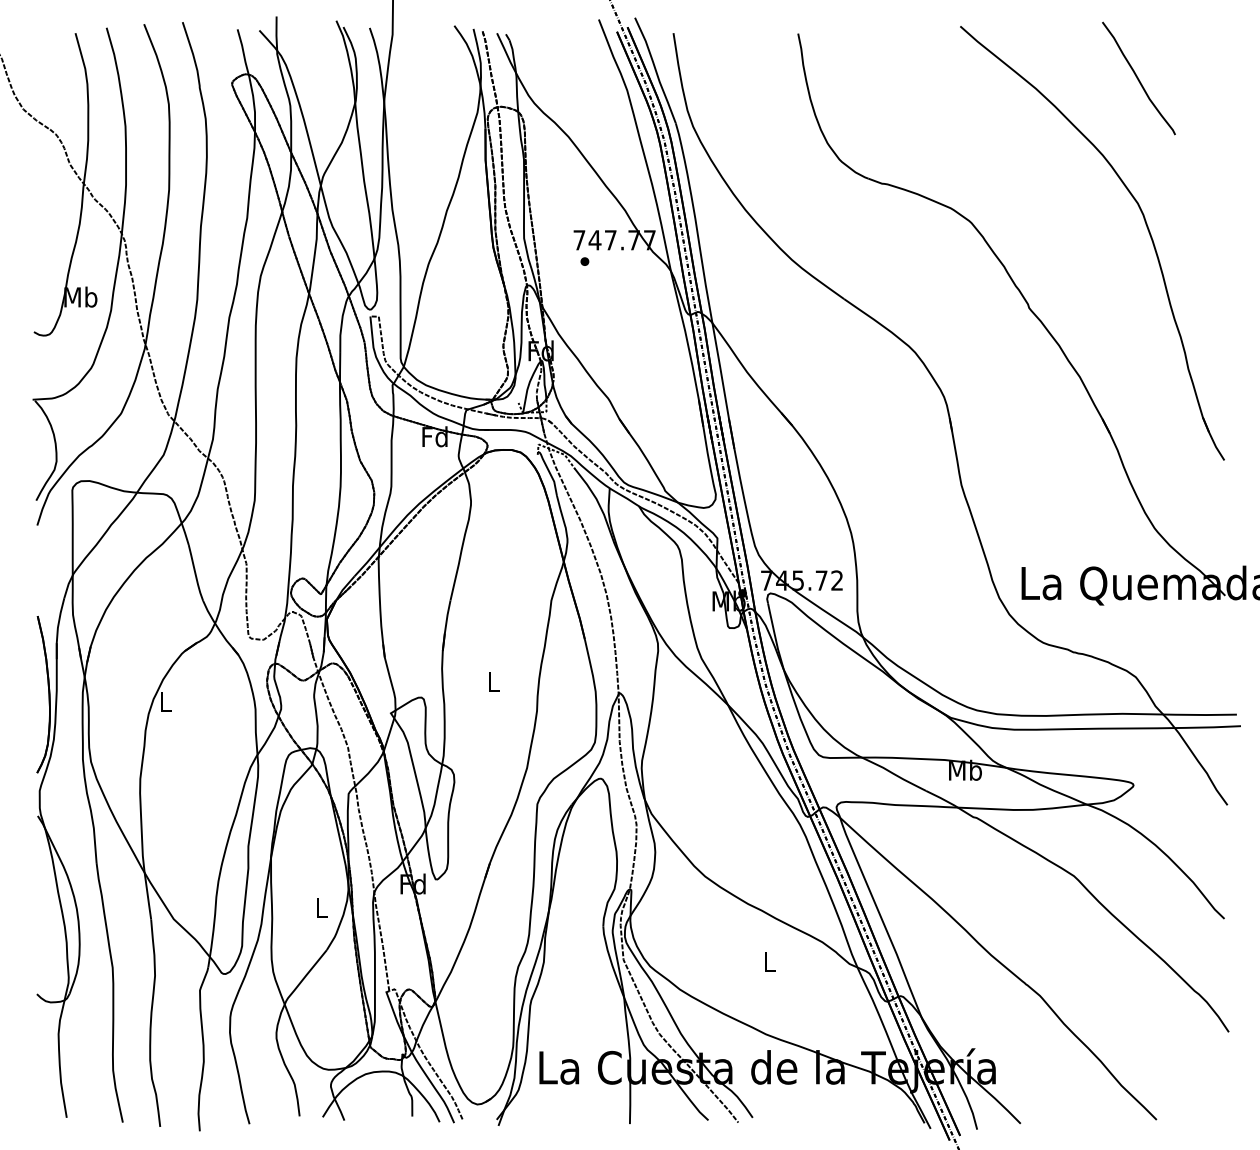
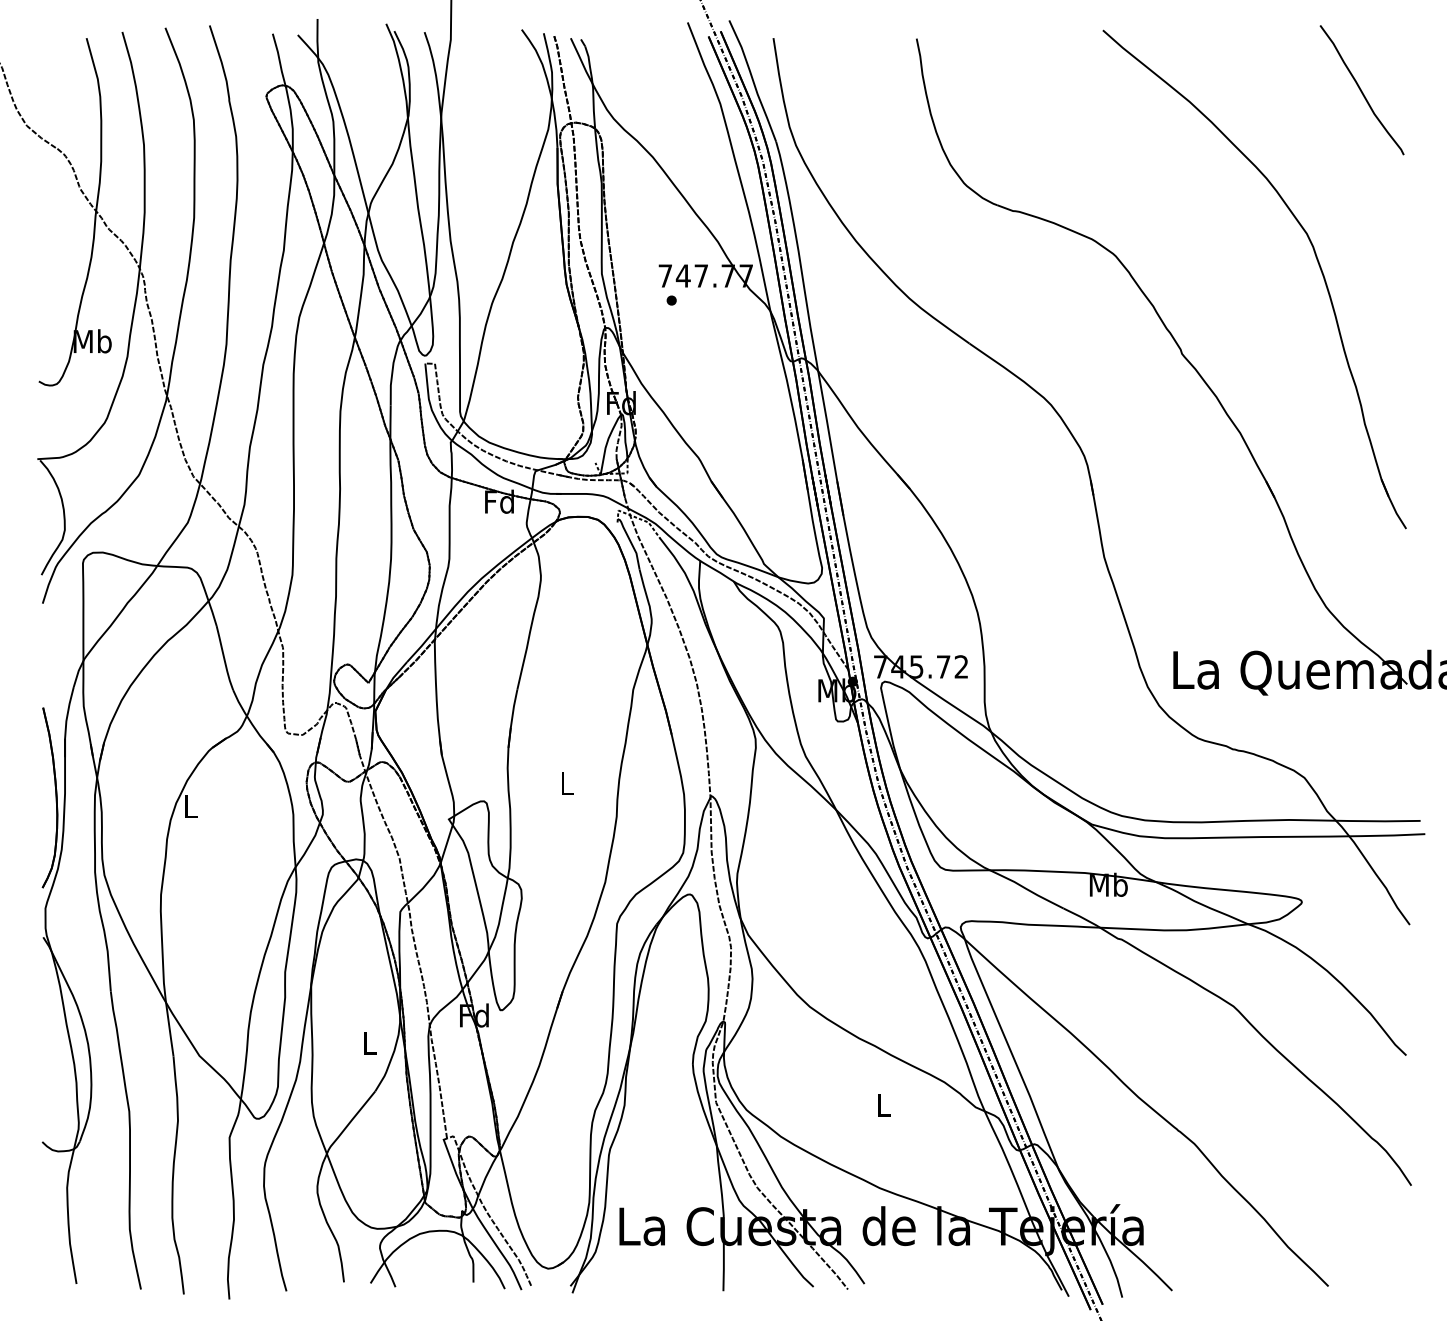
curve: (1138, 78) -> (1361, 90), moved

